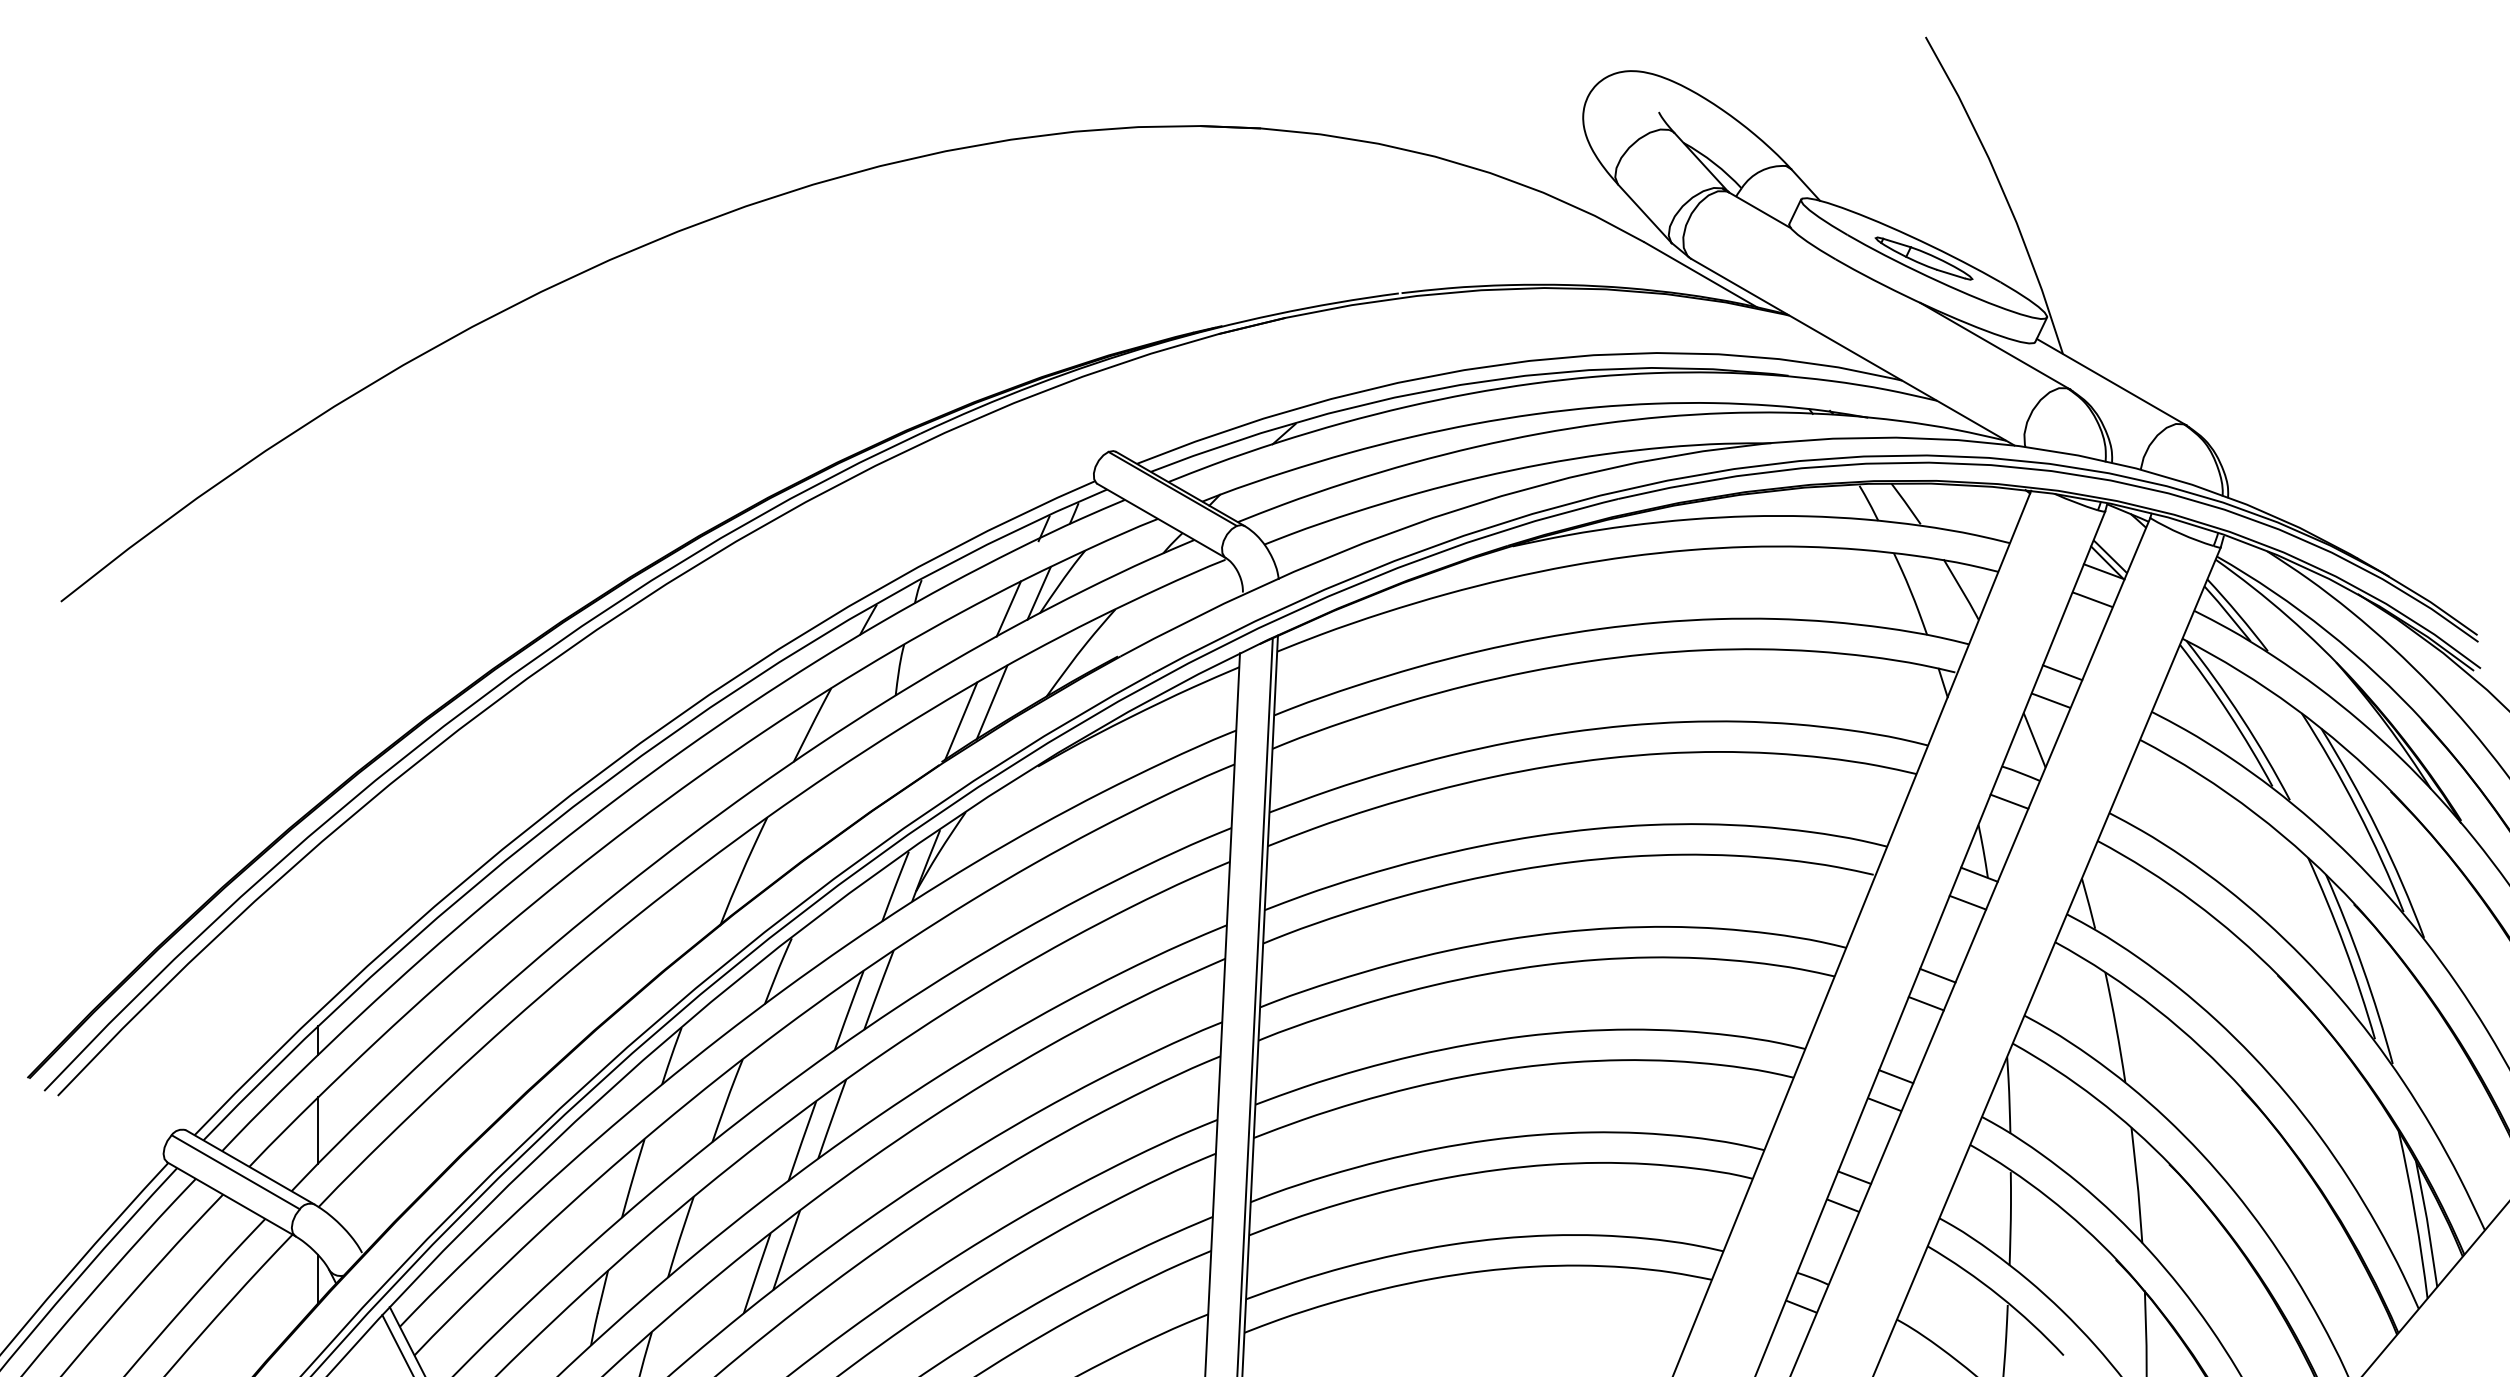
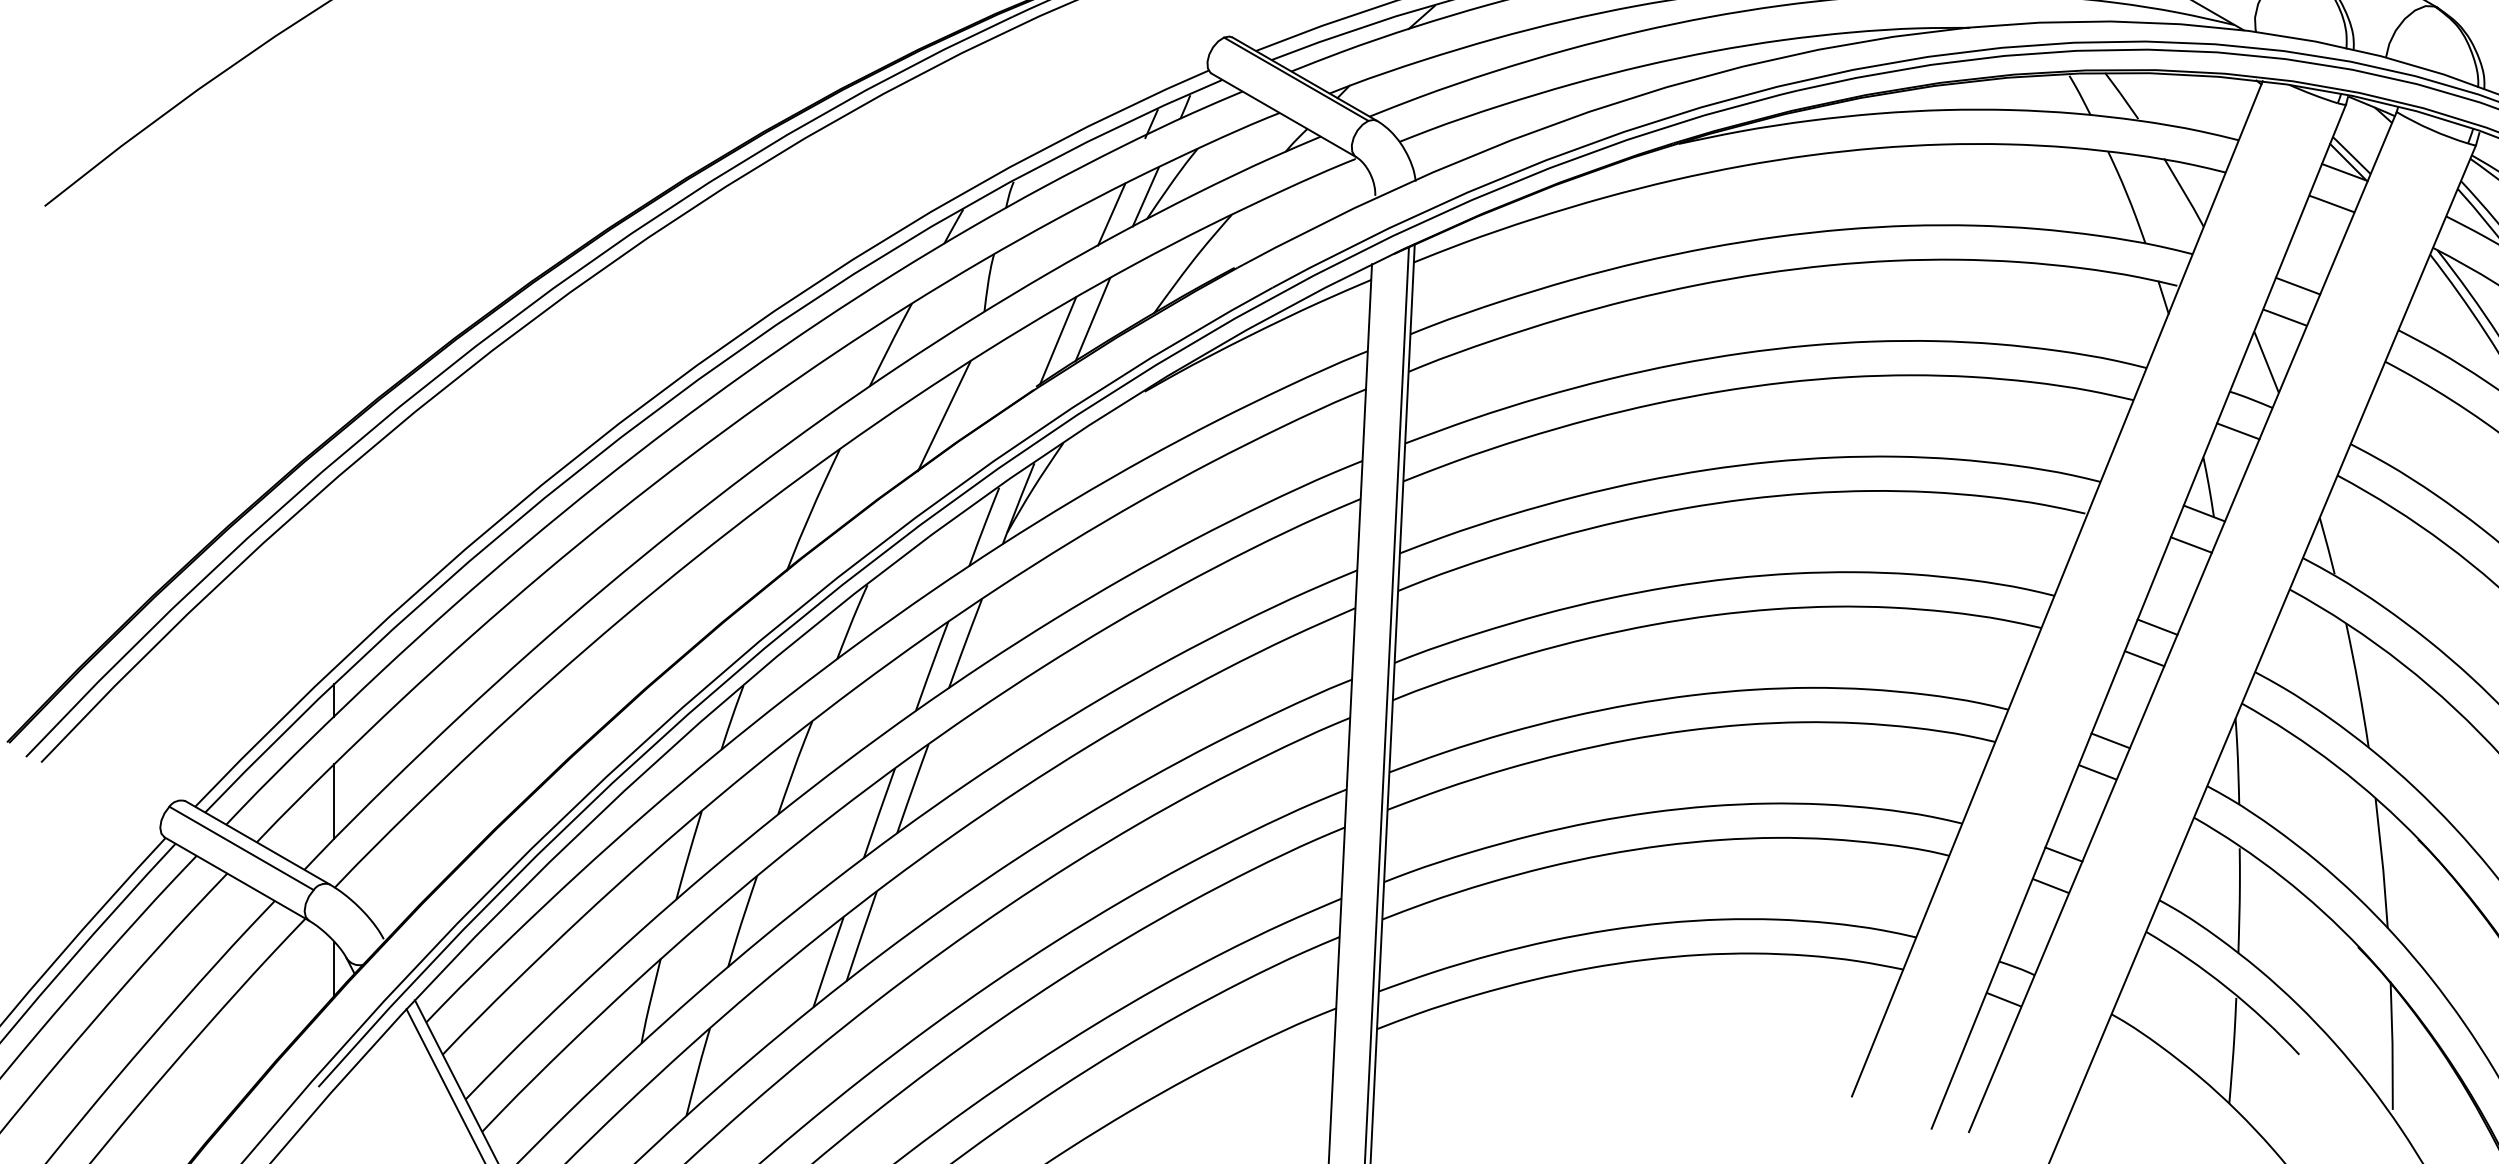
line: (859, 788) -> (943, 416), added

